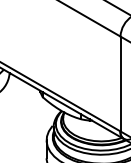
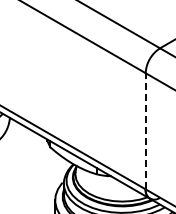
line: (120, 83) -> (145, 130), solid -> dashed

